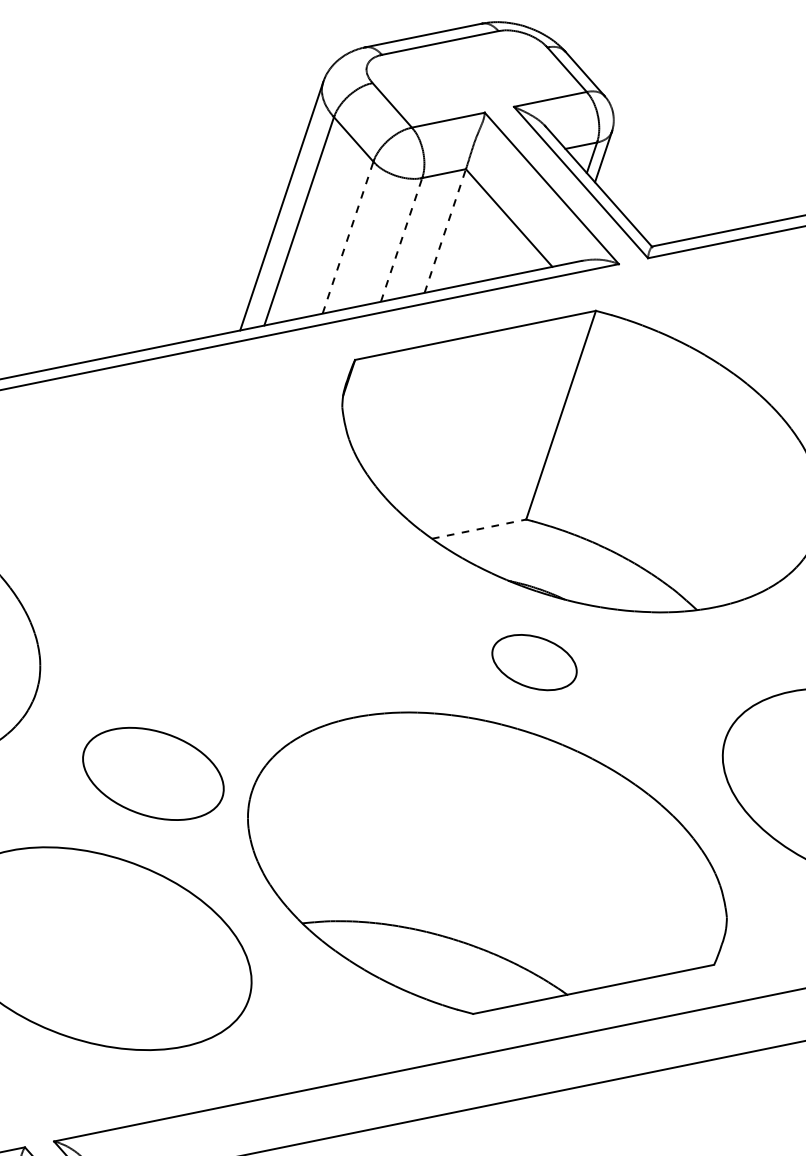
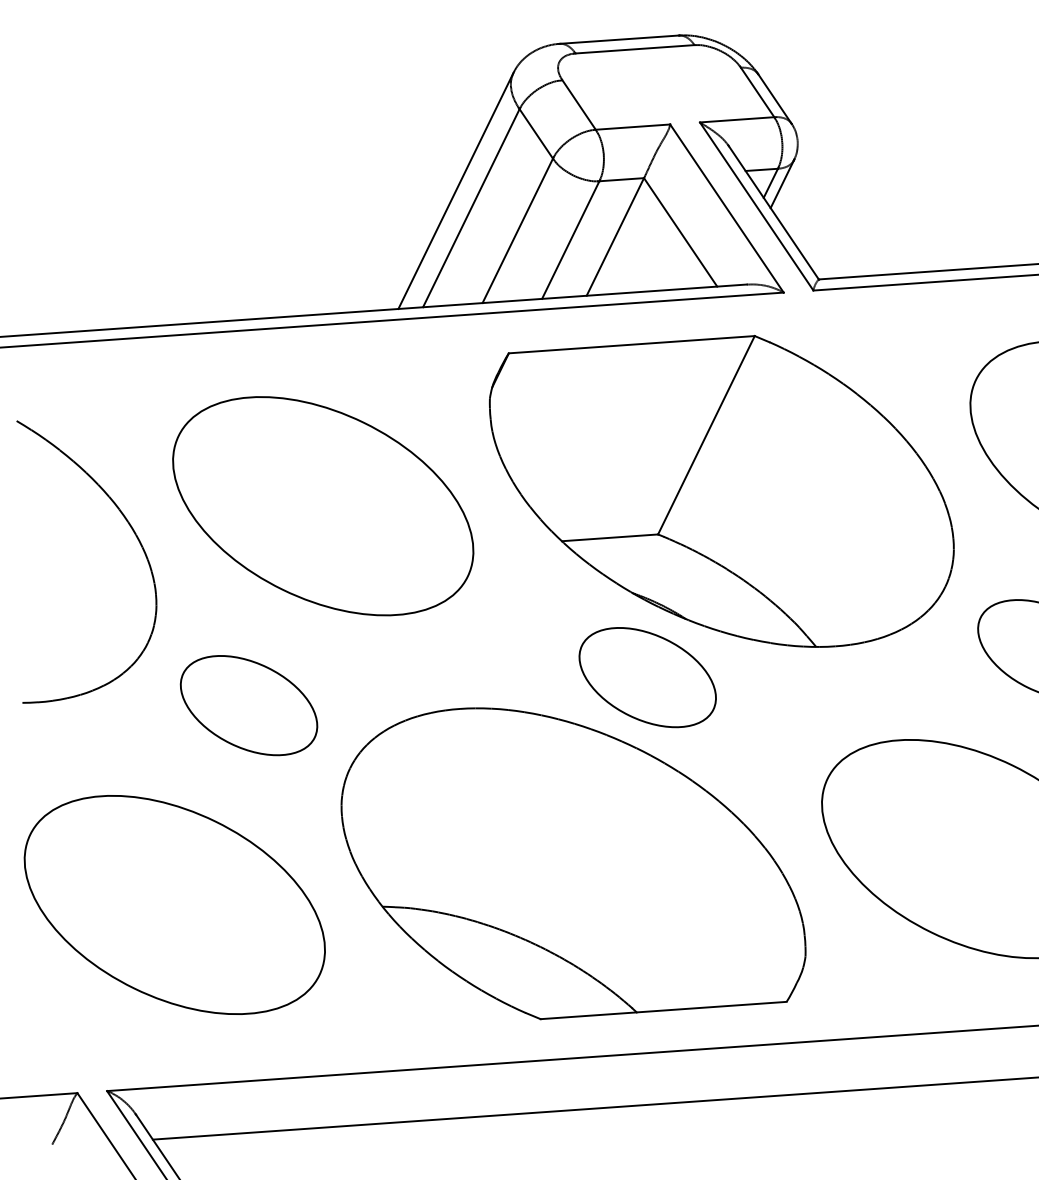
line: (445, 230) -> (615, 236), dashed -> solid
line: (348, 237) -> (518, 230), dashed -> solid
line: (402, 239) -> (571, 239), dashed -> solid
line: (479, 528) -> (610, 537), dashed -> solid
part: (191, 535) -> (323, 506), added
part: (534, 662) -> (647, 677), size x1.67
part: (152, 773) -> (248, 705), moved

